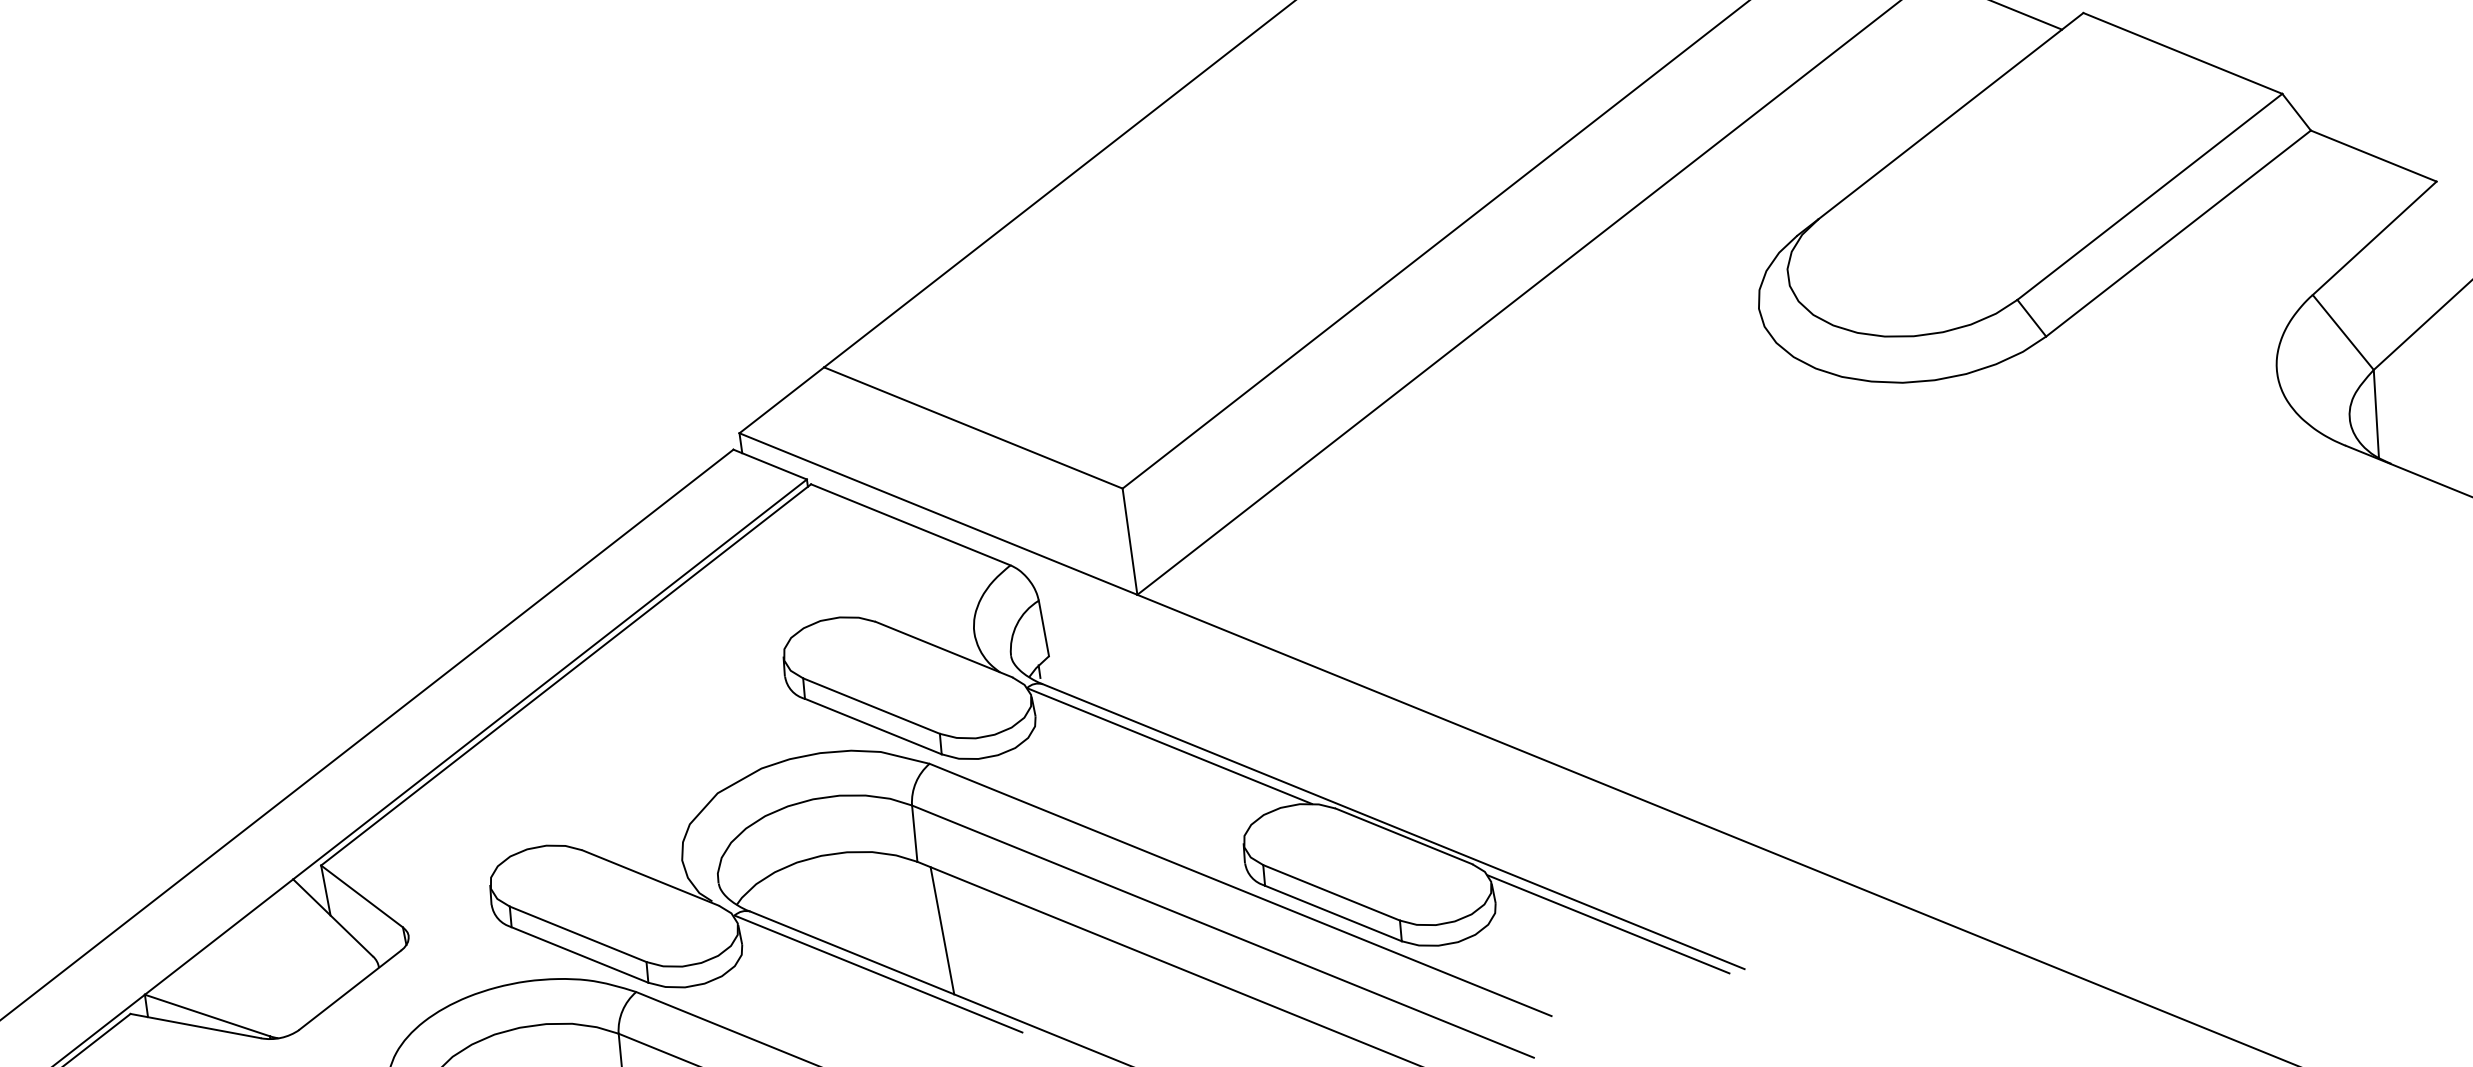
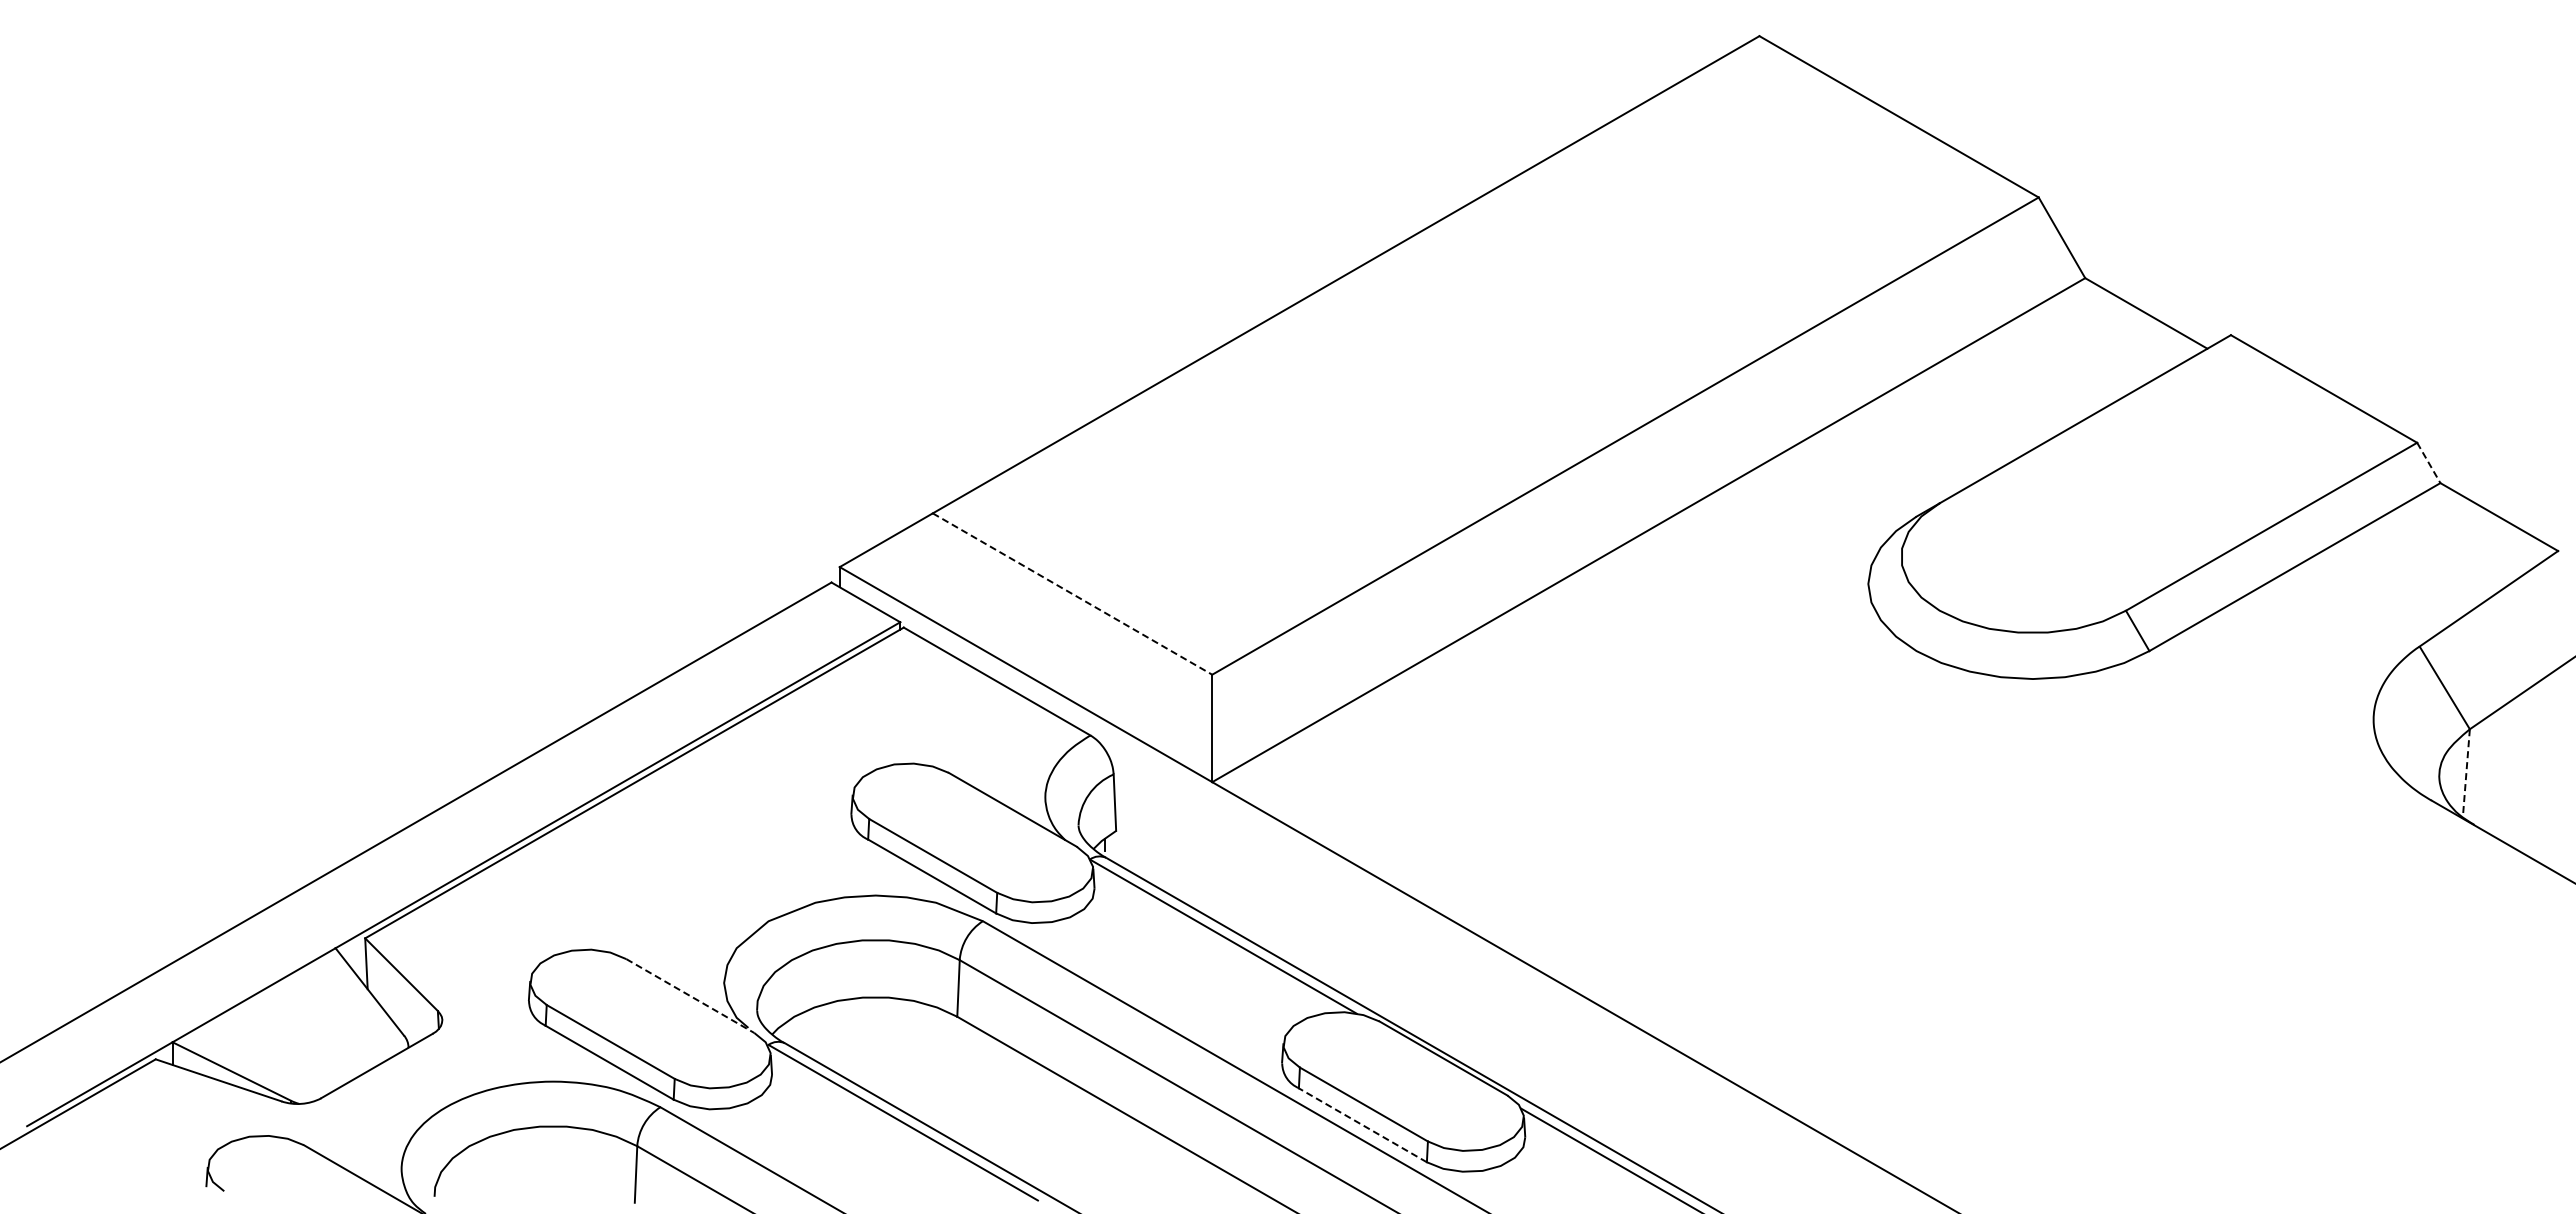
line: (2297, 112) -> (2429, 463), solid -> dashed
line: (2376, 414) -> (2466, 773), solid -> dashed
line: (973, 428) -> (1072, 594), solid -> dashed
line: (650, 878) -> (690, 996), solid -> dashed
line: (1333, 913) -> (1362, 1125), solid -> dashed
line: (942, 930) -> (972, 1088), removed

